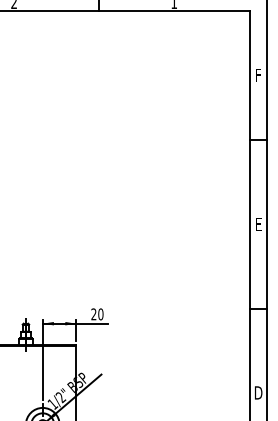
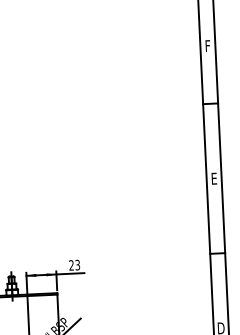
text: (100, 314) -> (77, 265), 20 -> 23

